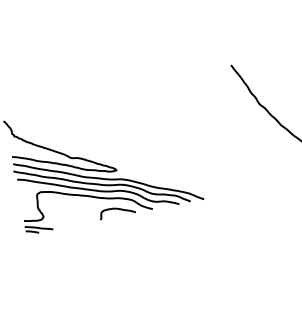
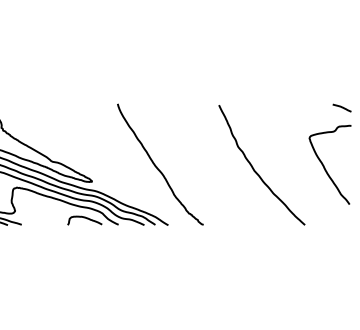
curve: (180, 141) -> (157, 166), added

